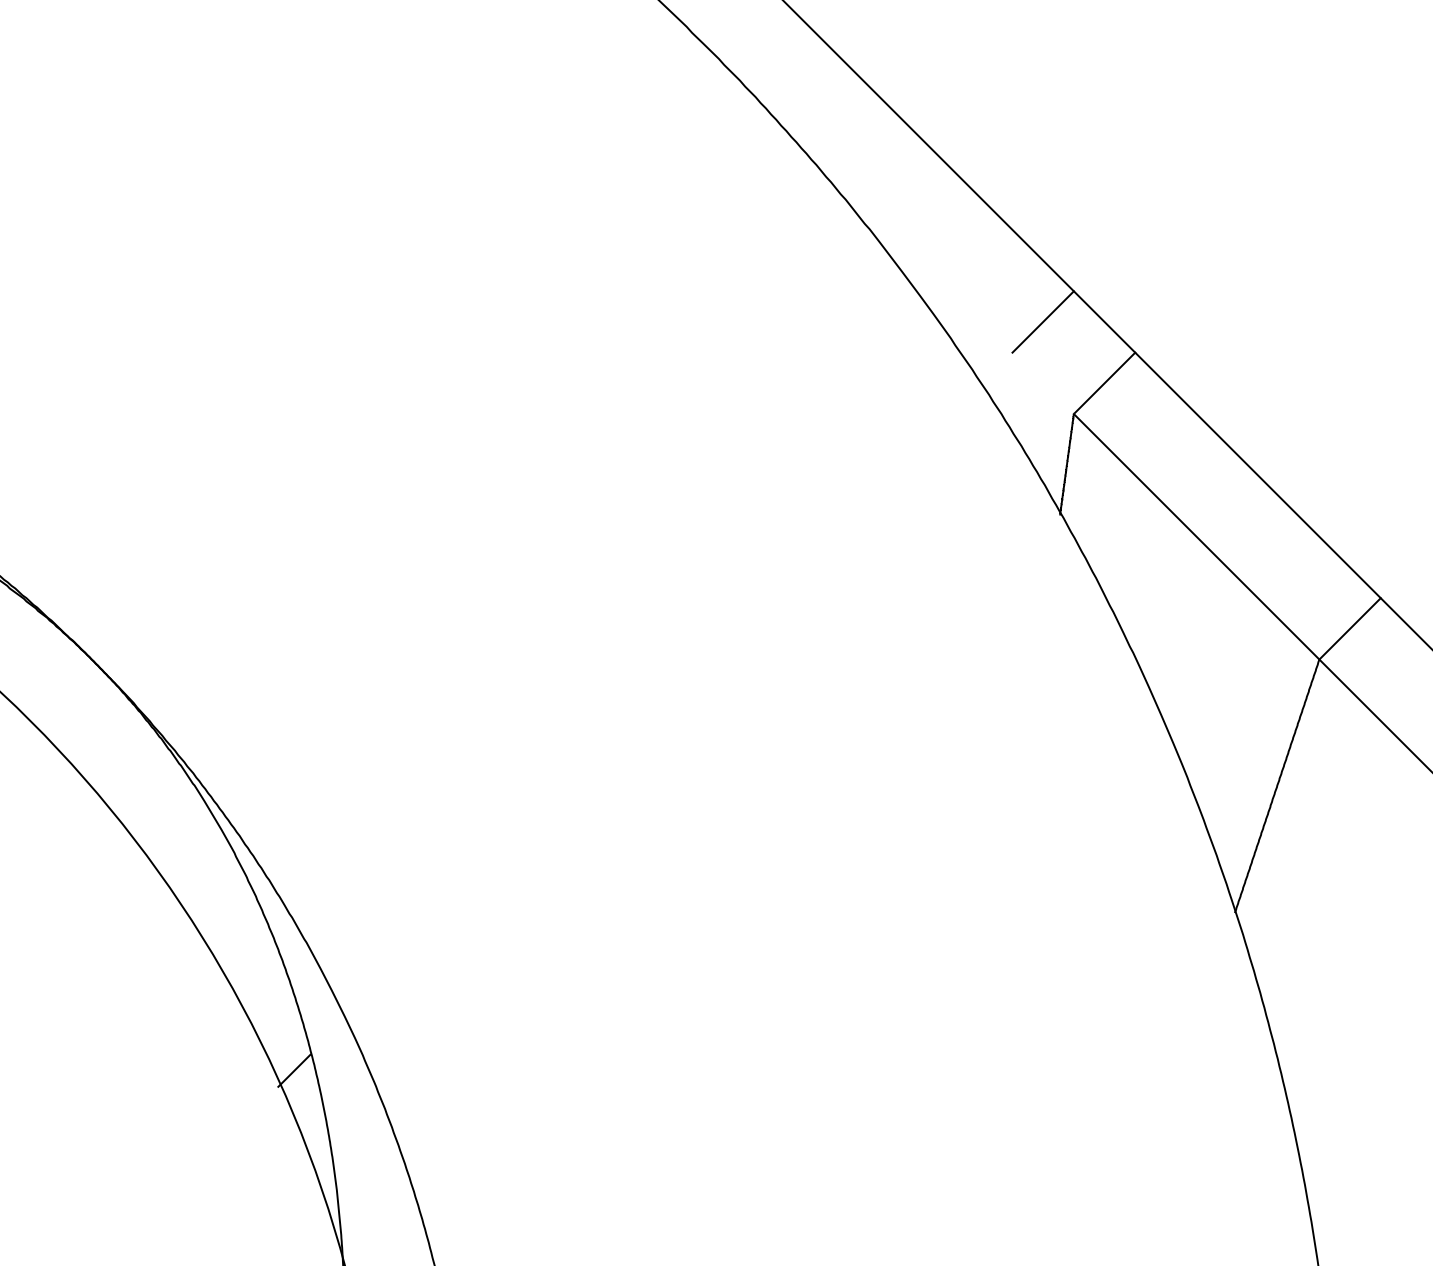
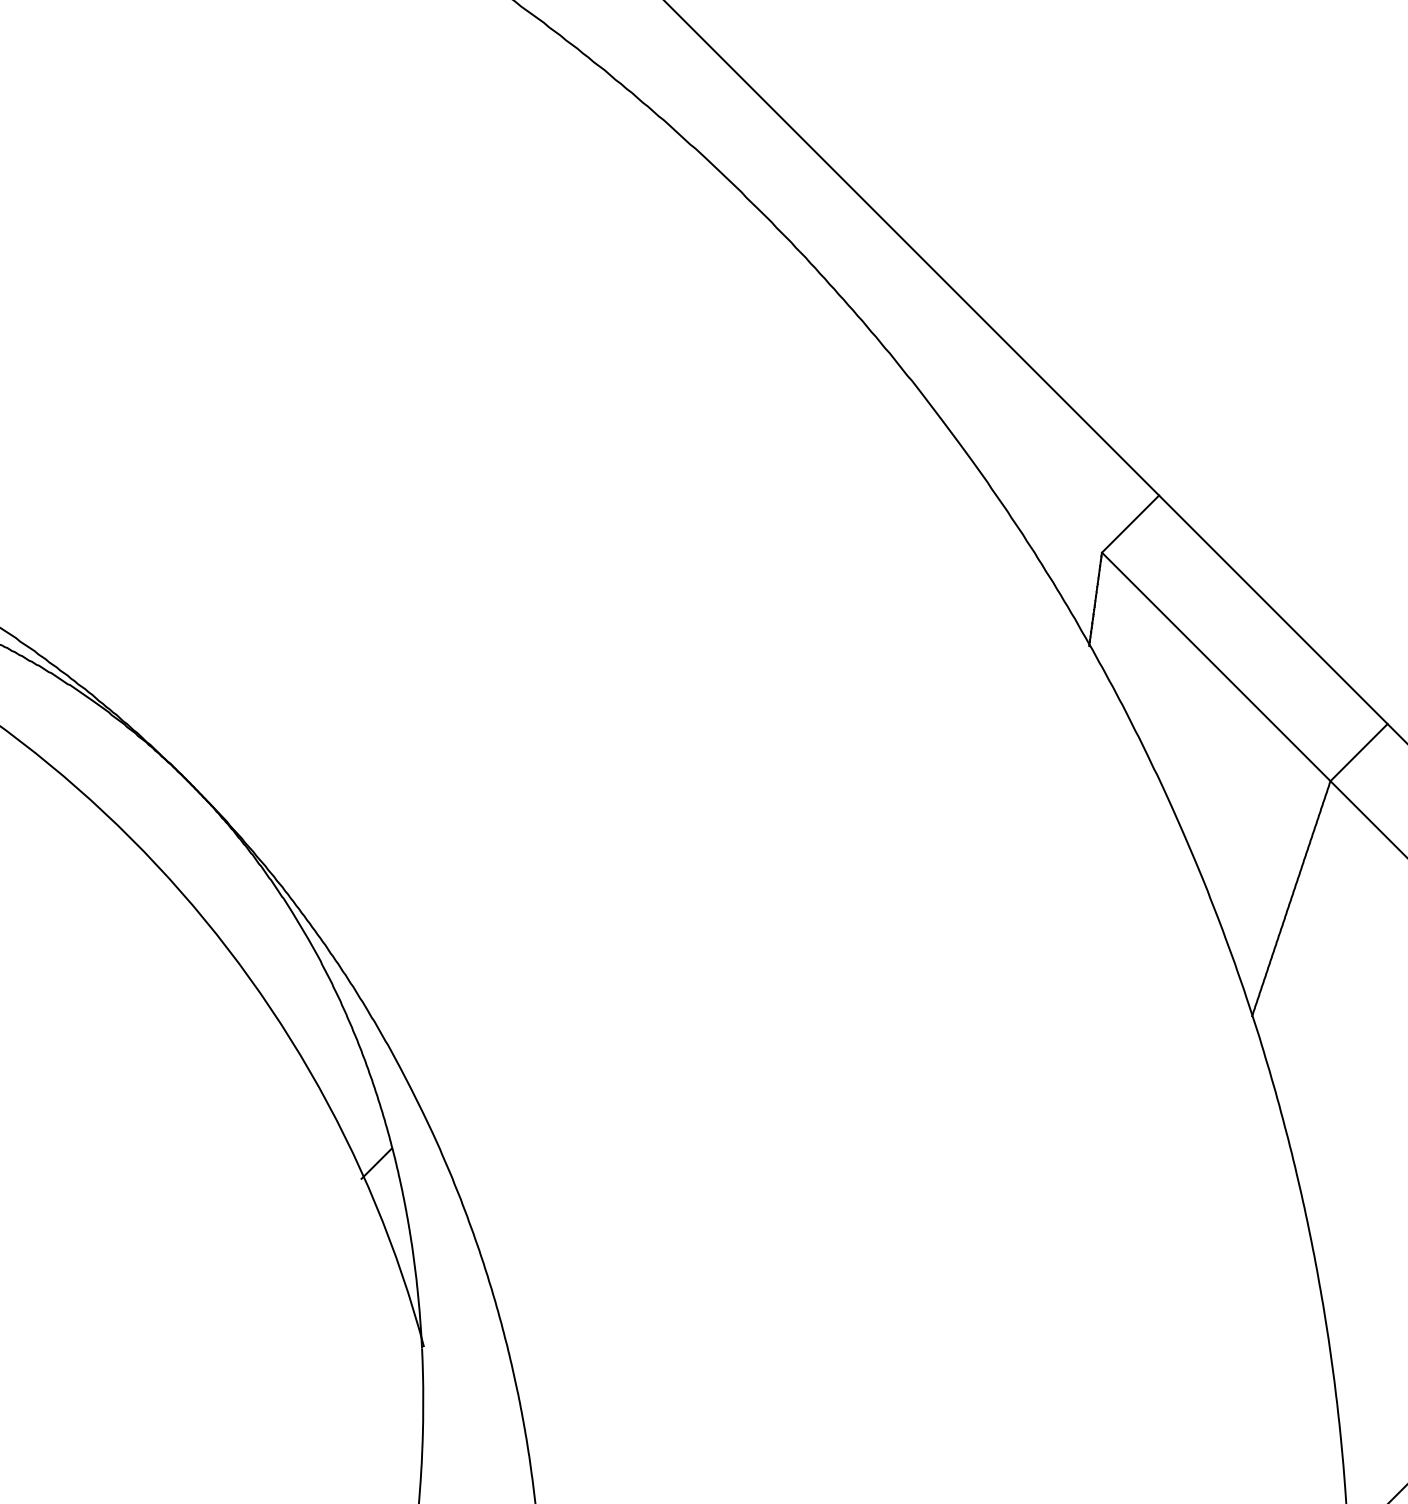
line: (1043, 321) -> (1073, 466), removed

